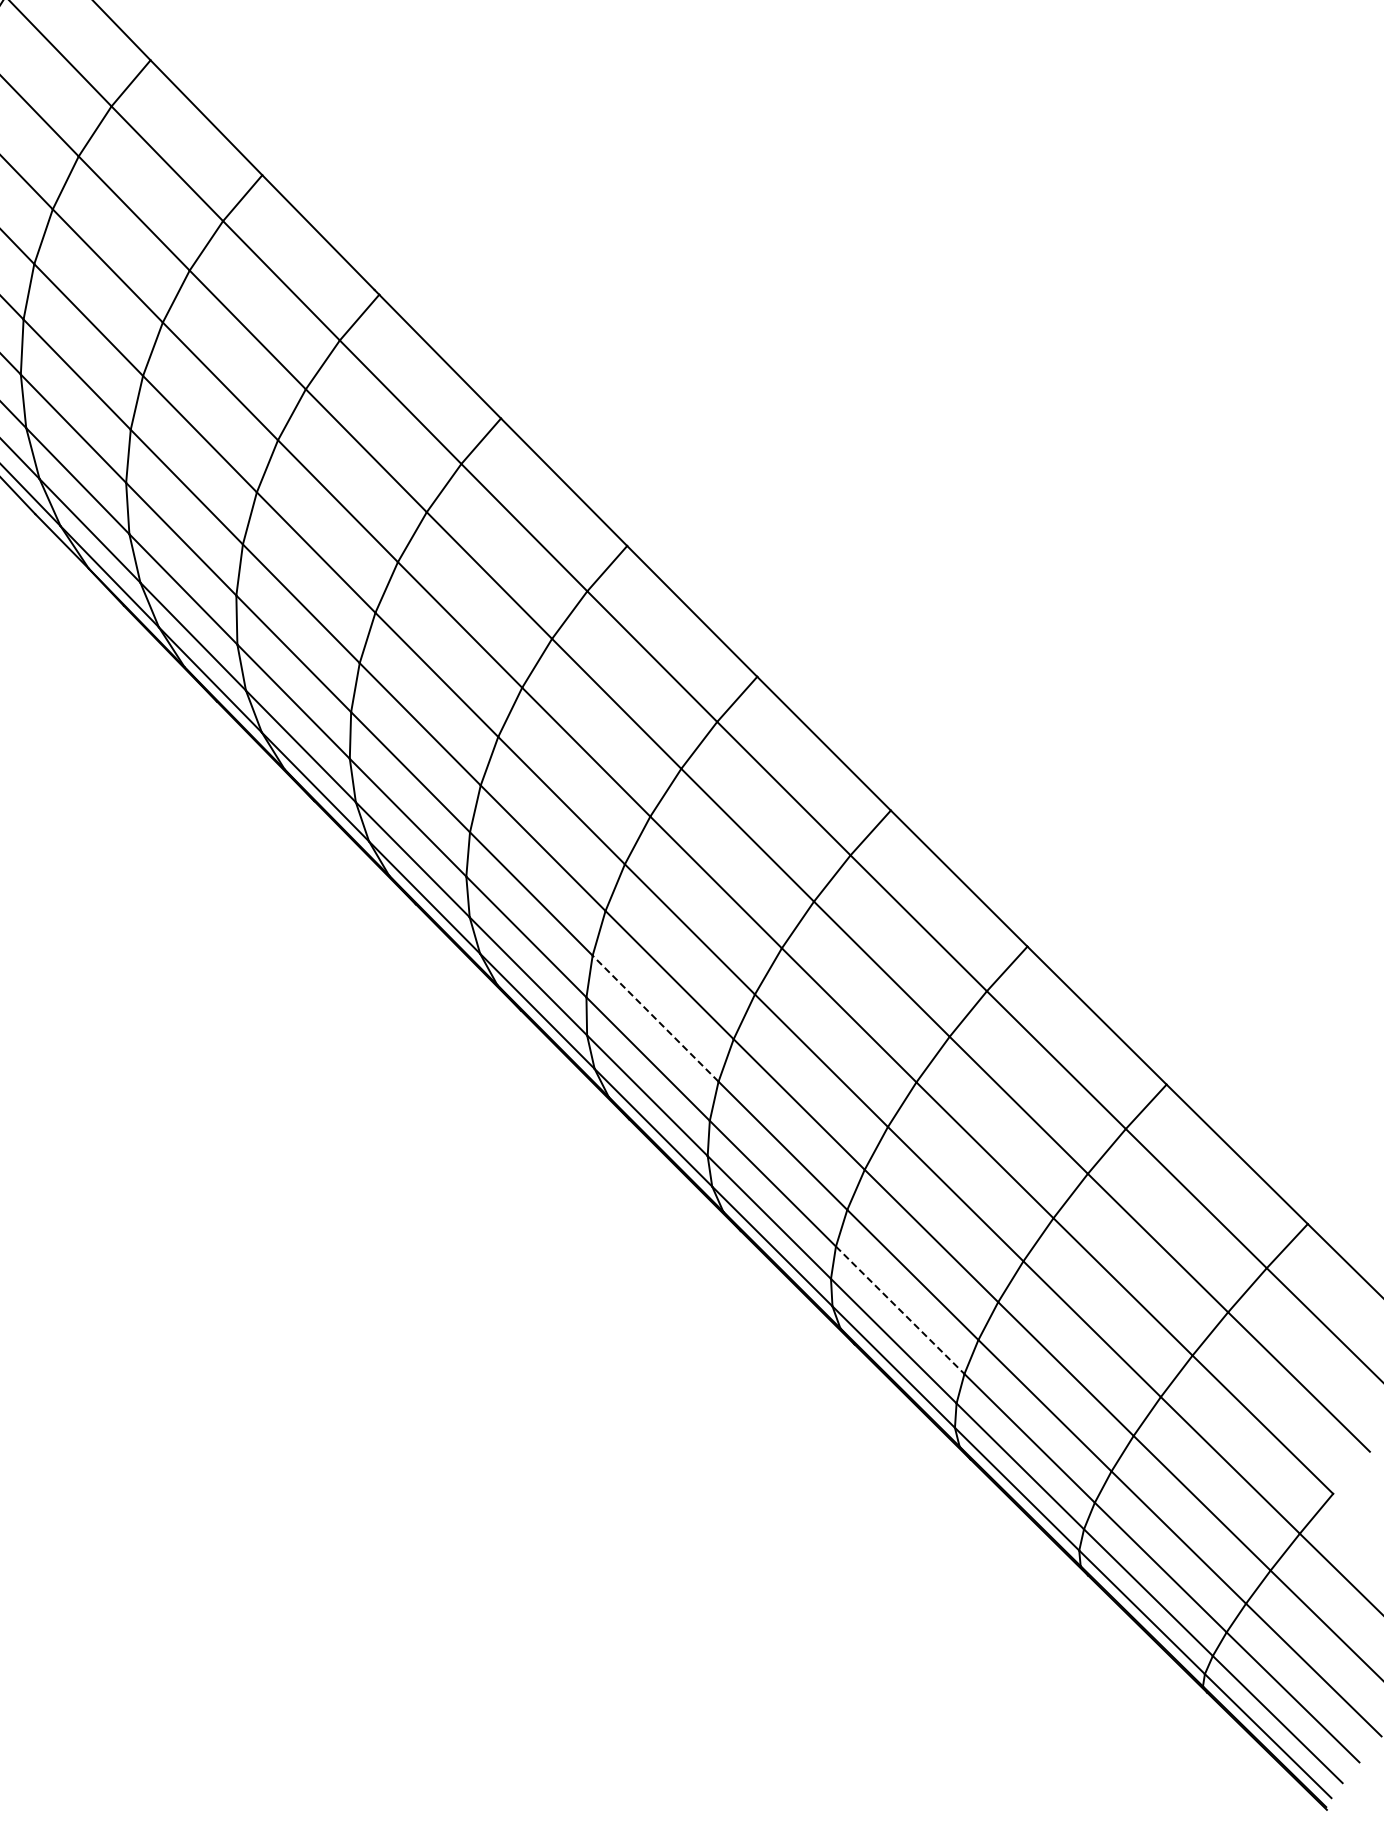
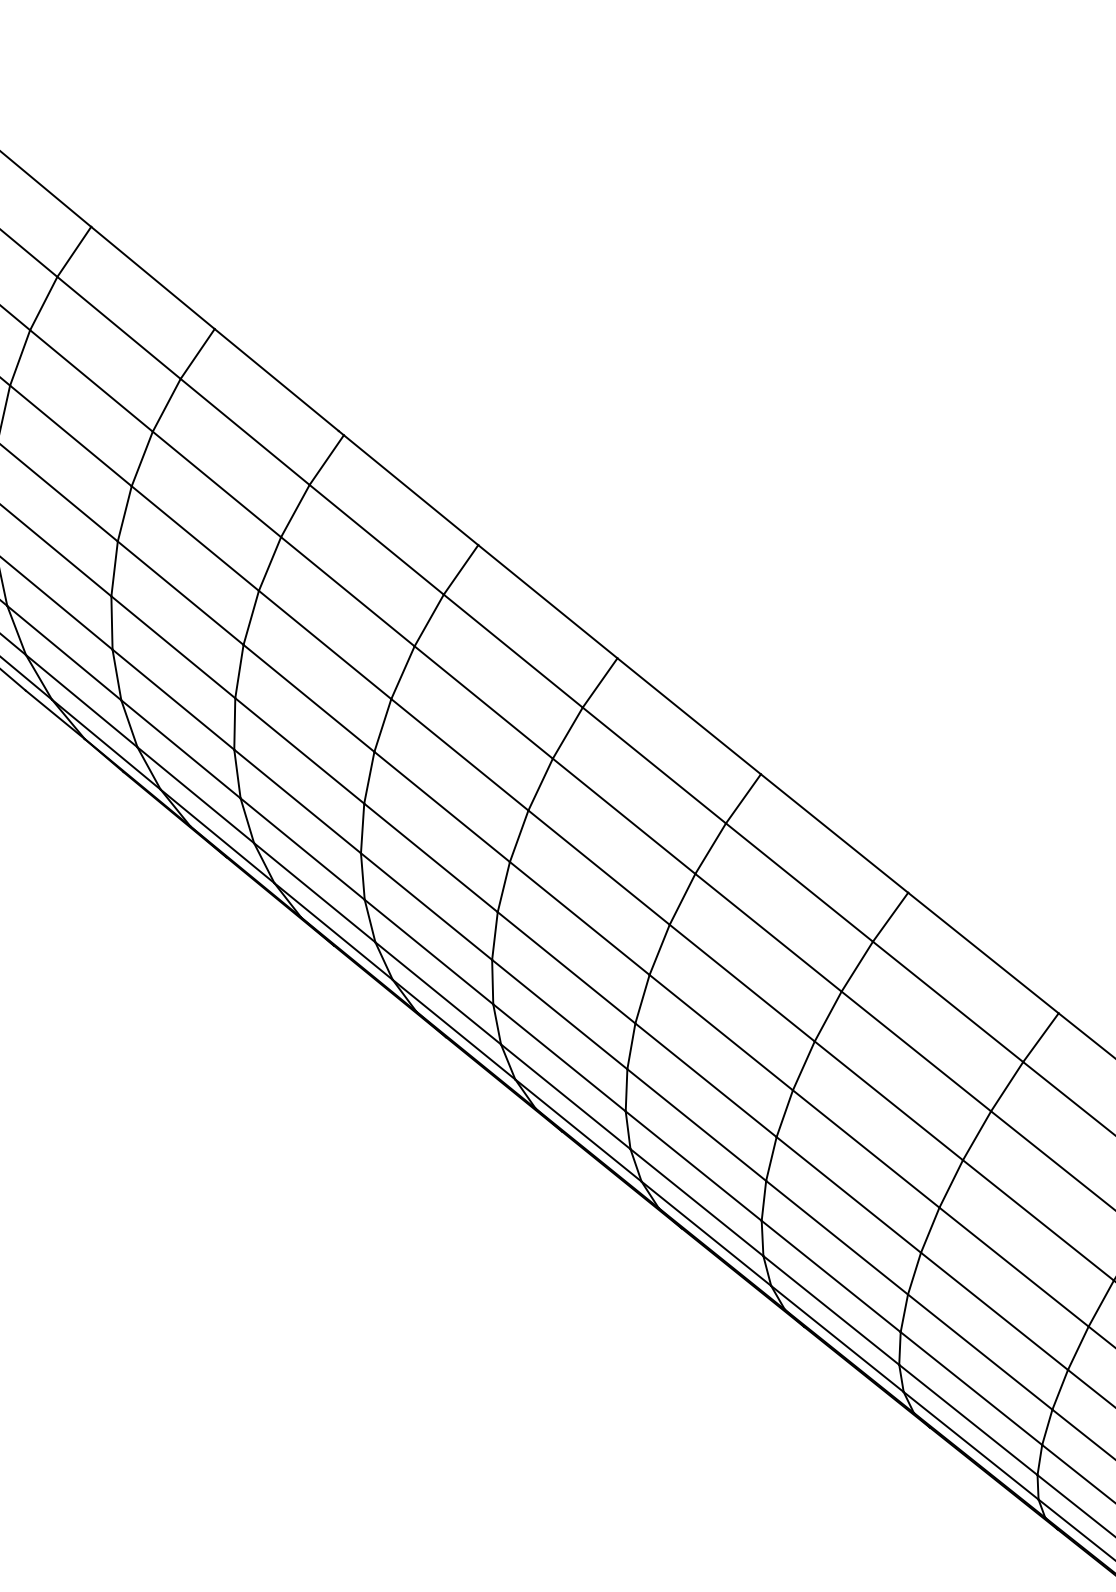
line: (655, 1018) -> (696, 1124), dashed -> solid
line: (900, 1310) -> (971, 1388), dashed -> solid

